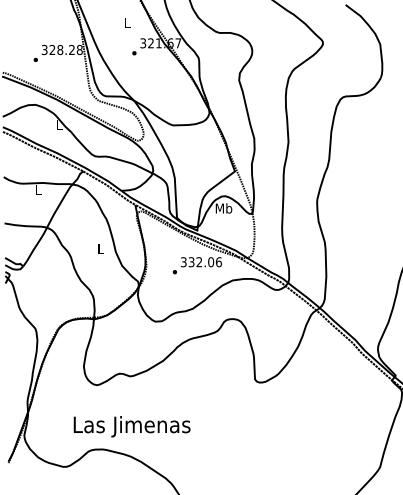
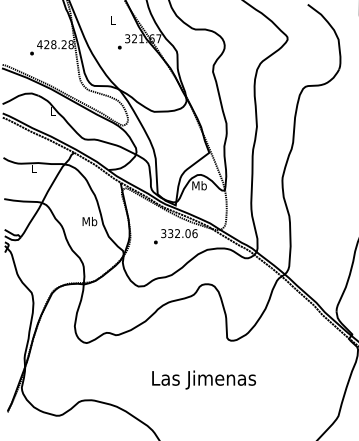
text: (44, 49) -> (39, 44), 328.28 -> 428.28
text: (100, 248) -> (89, 221), L -> Mb
text: (131, 426) -> (203, 379), moved

